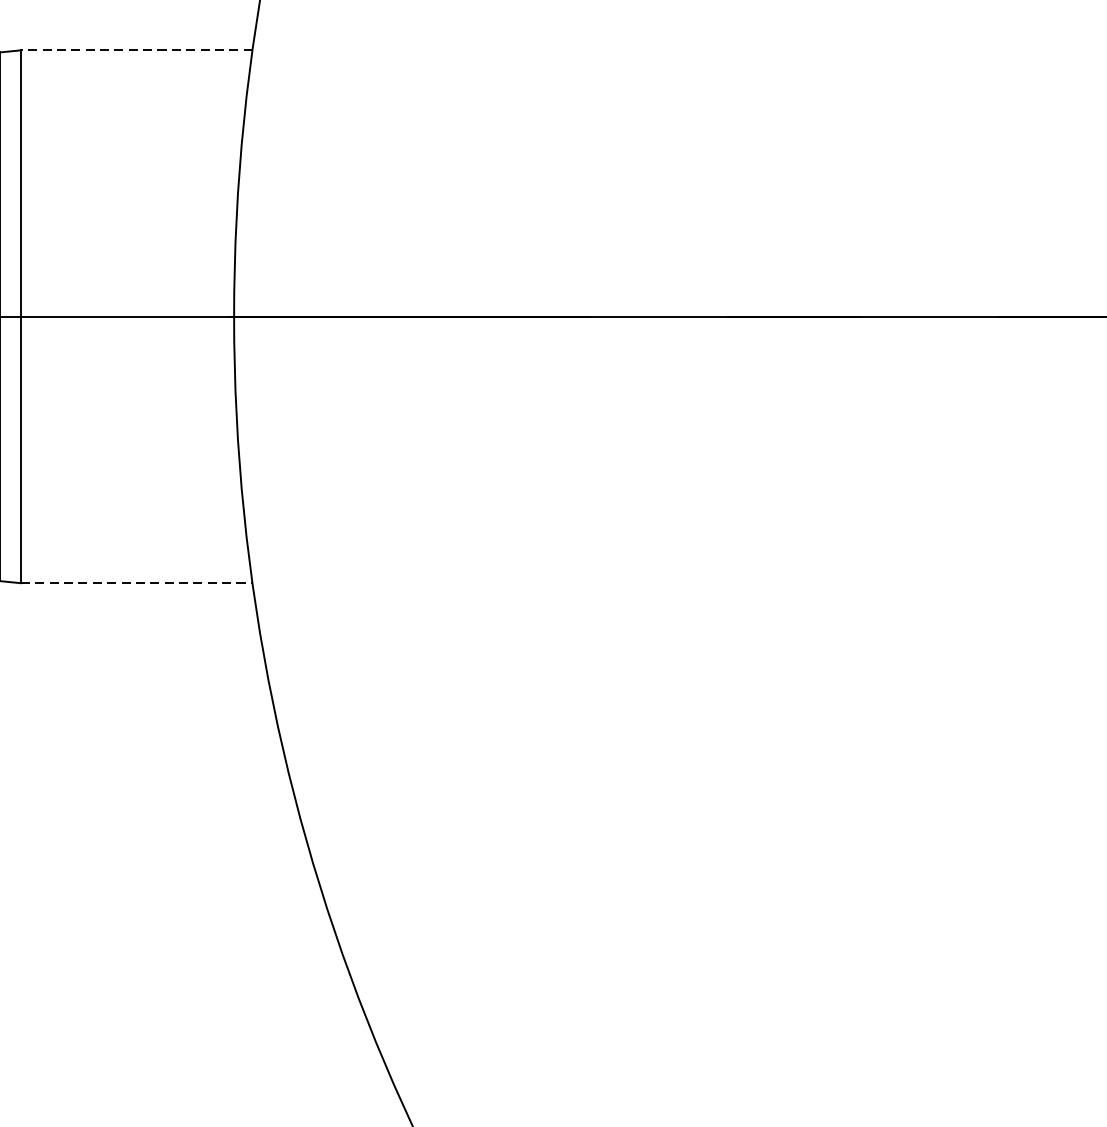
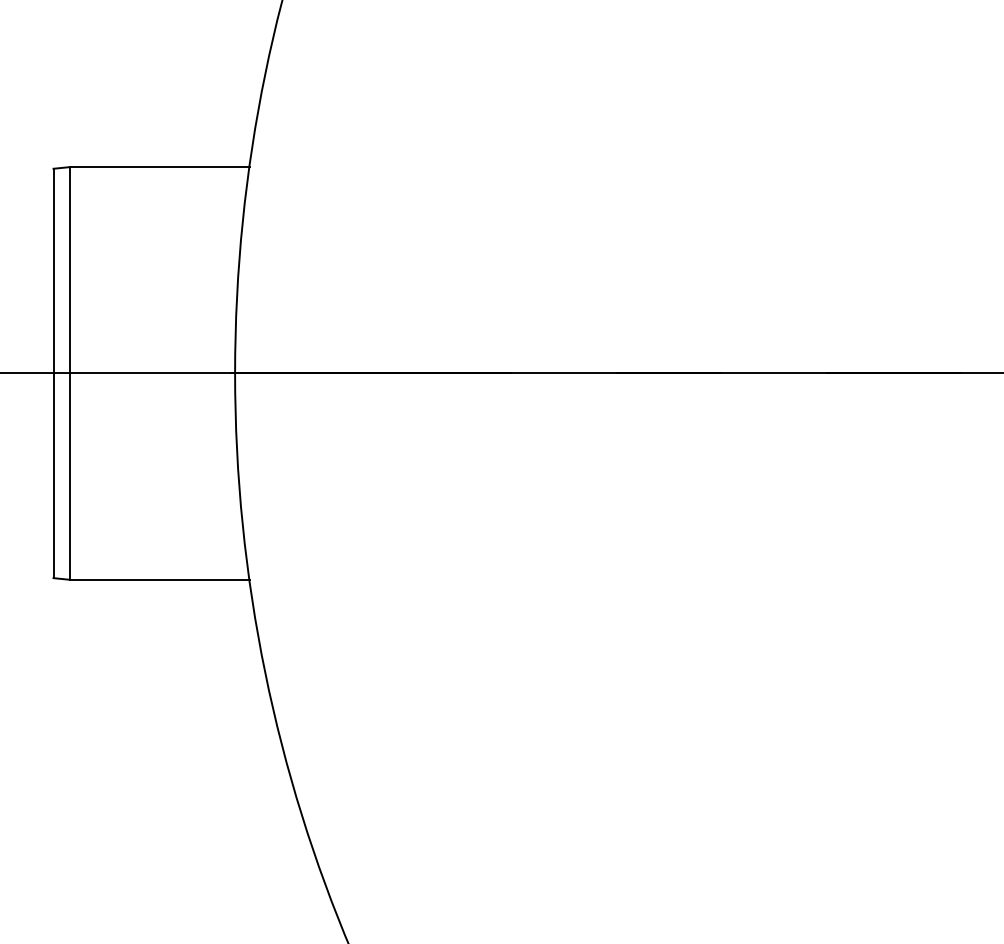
line: (136, 50) -> (159, 167), dashed -> solid
line: (136, 582) -> (159, 579), dashed -> solid

